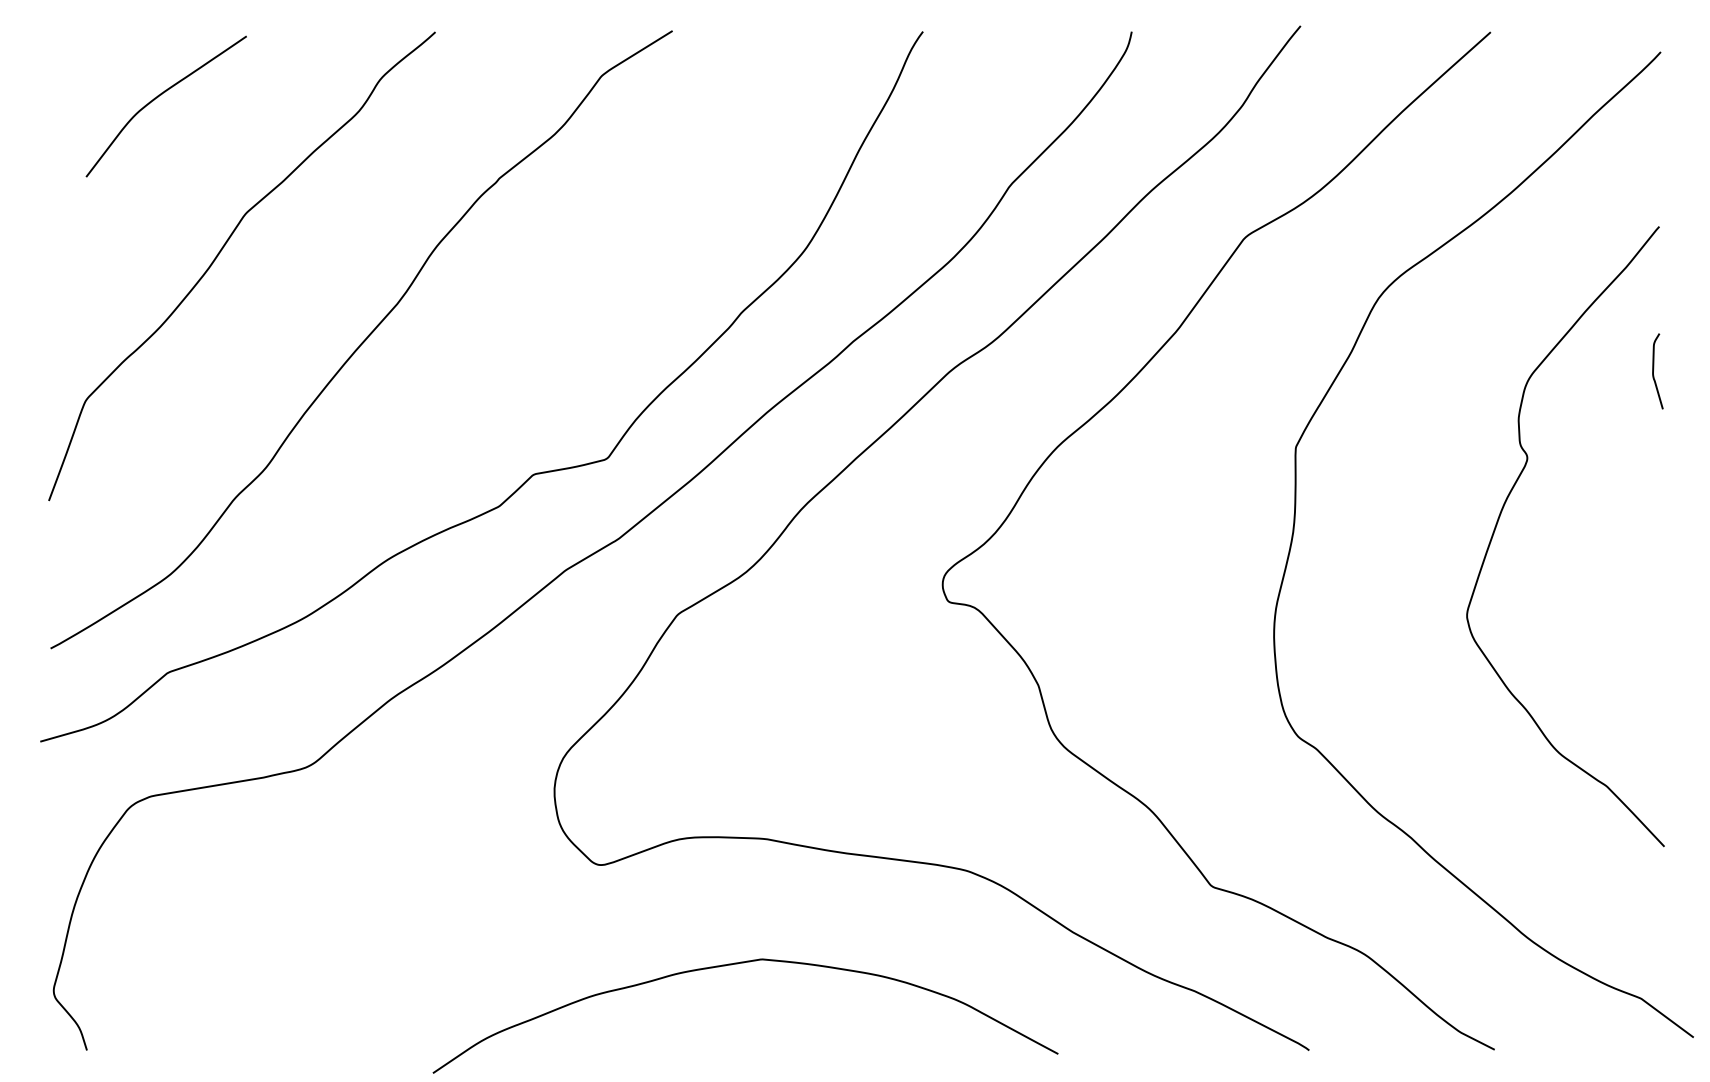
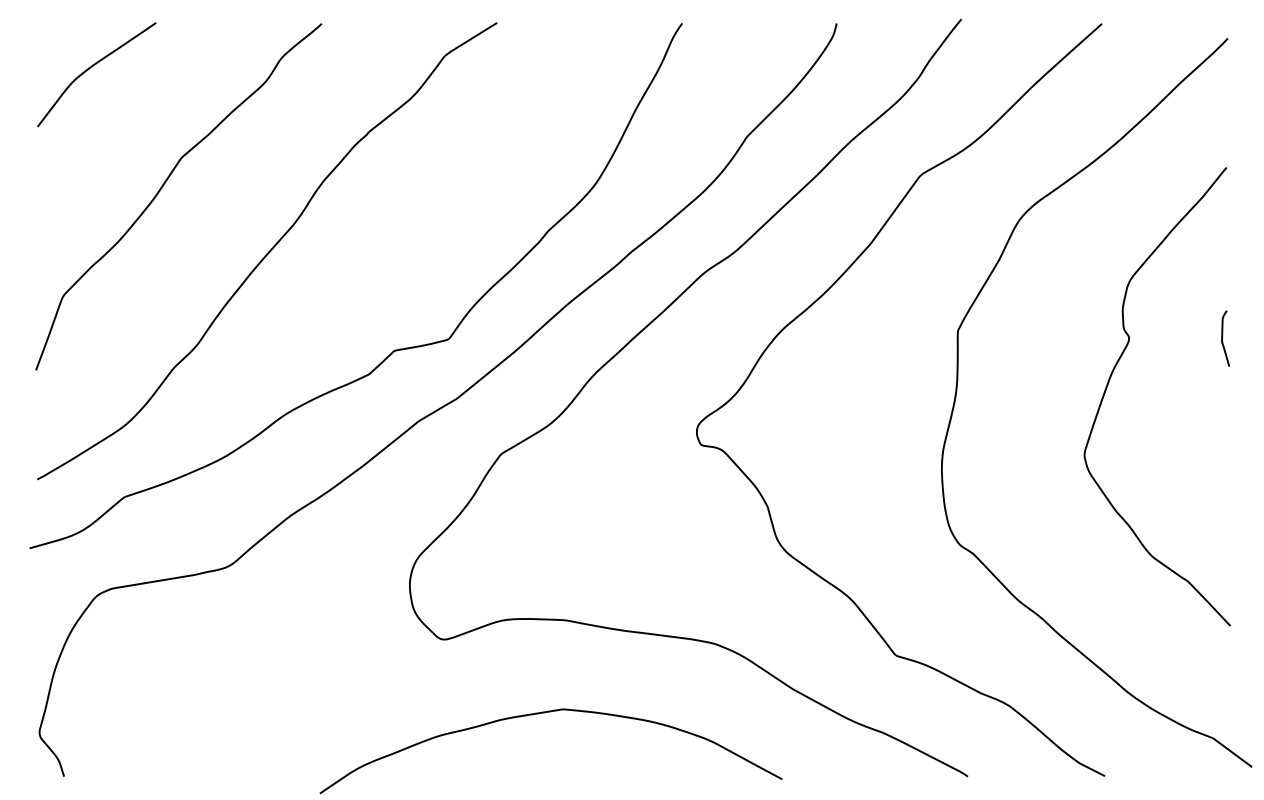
curve: (160, 96) -> (92, 67), moved
curve: (1655, 368) -> (1223, 336), moved

